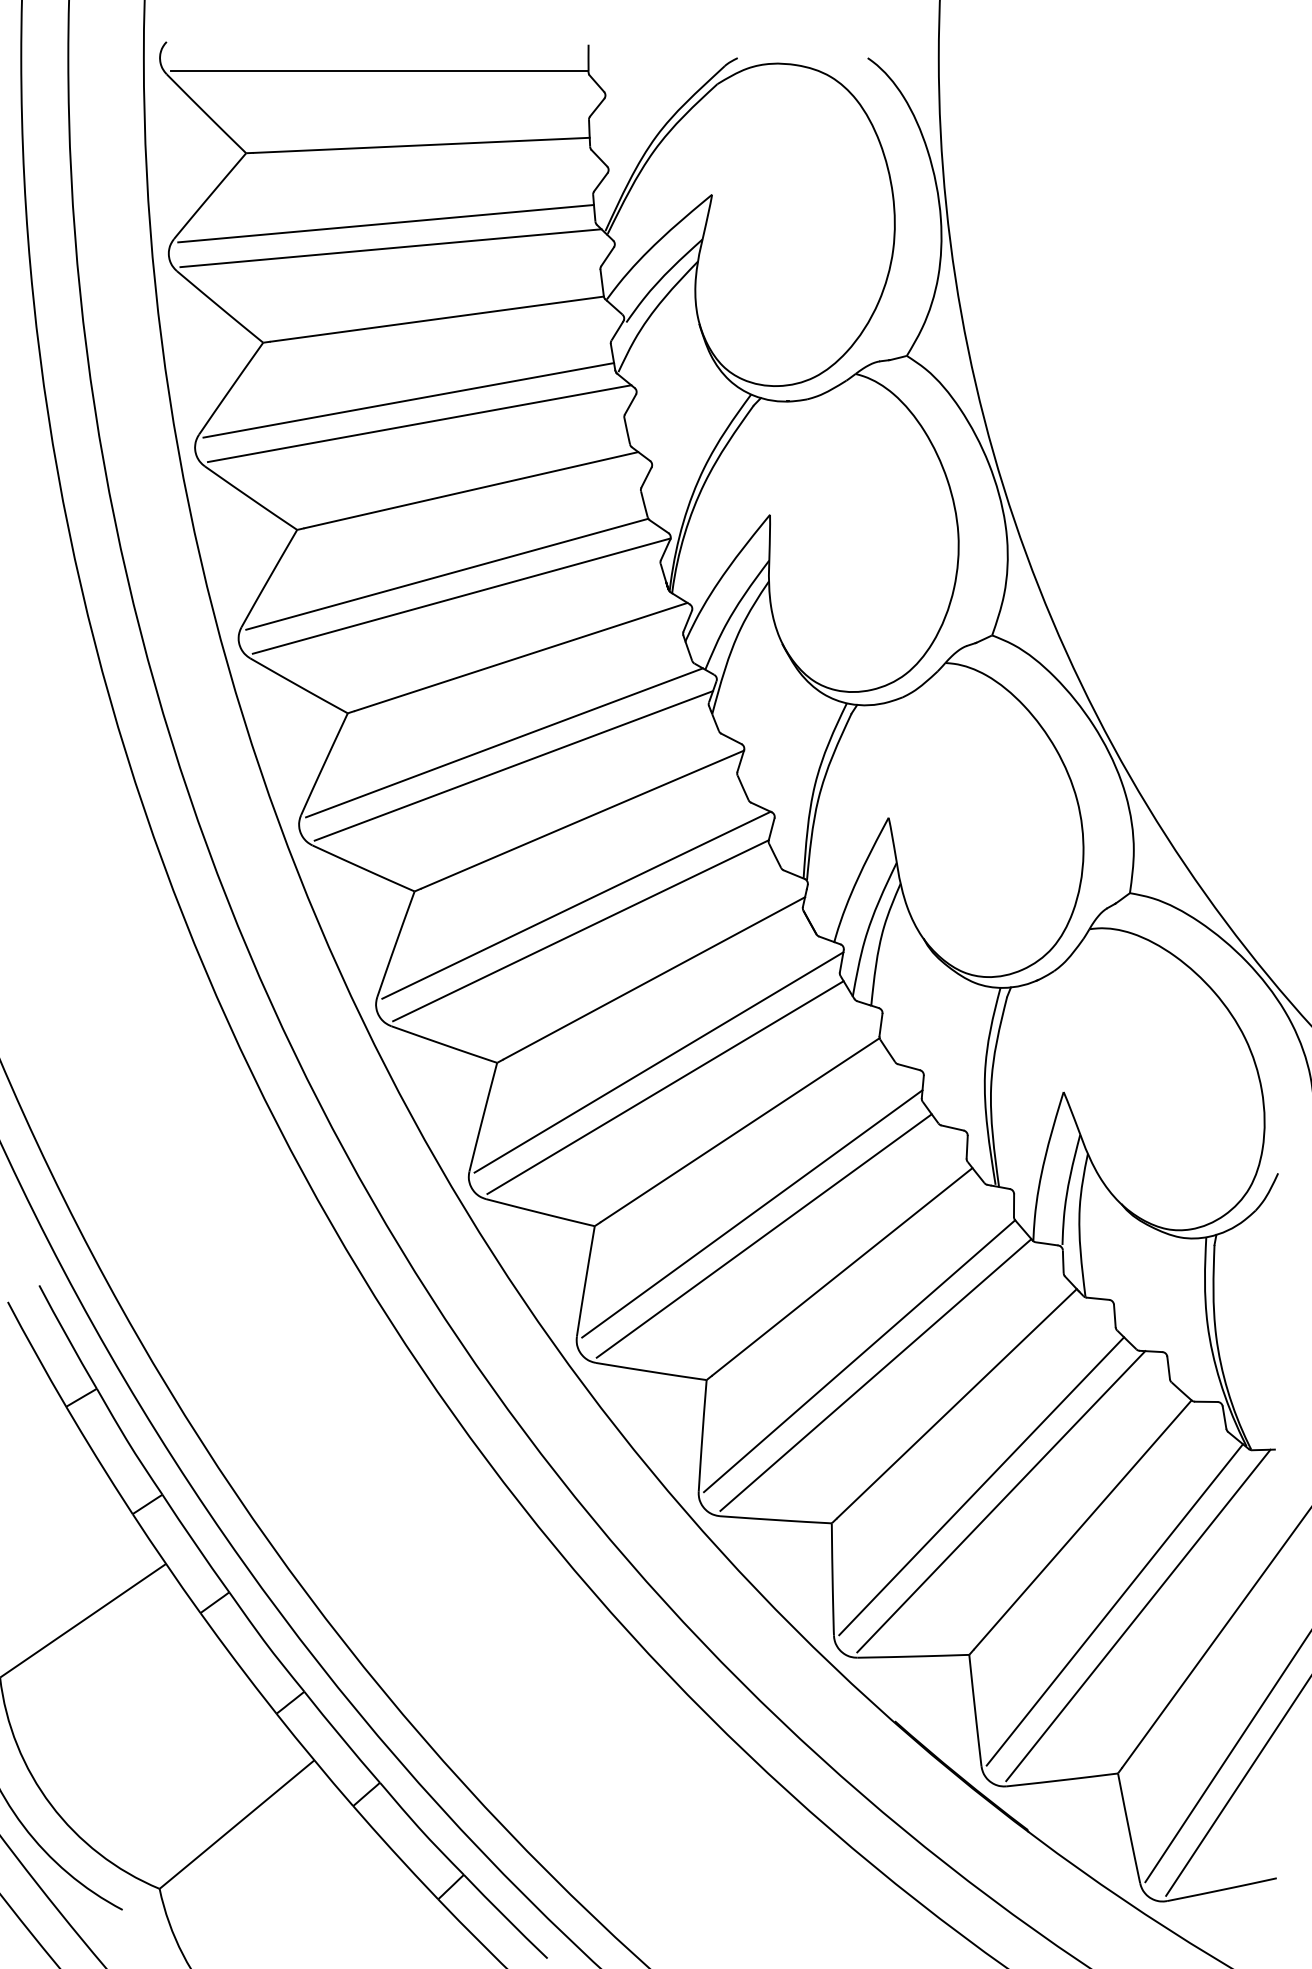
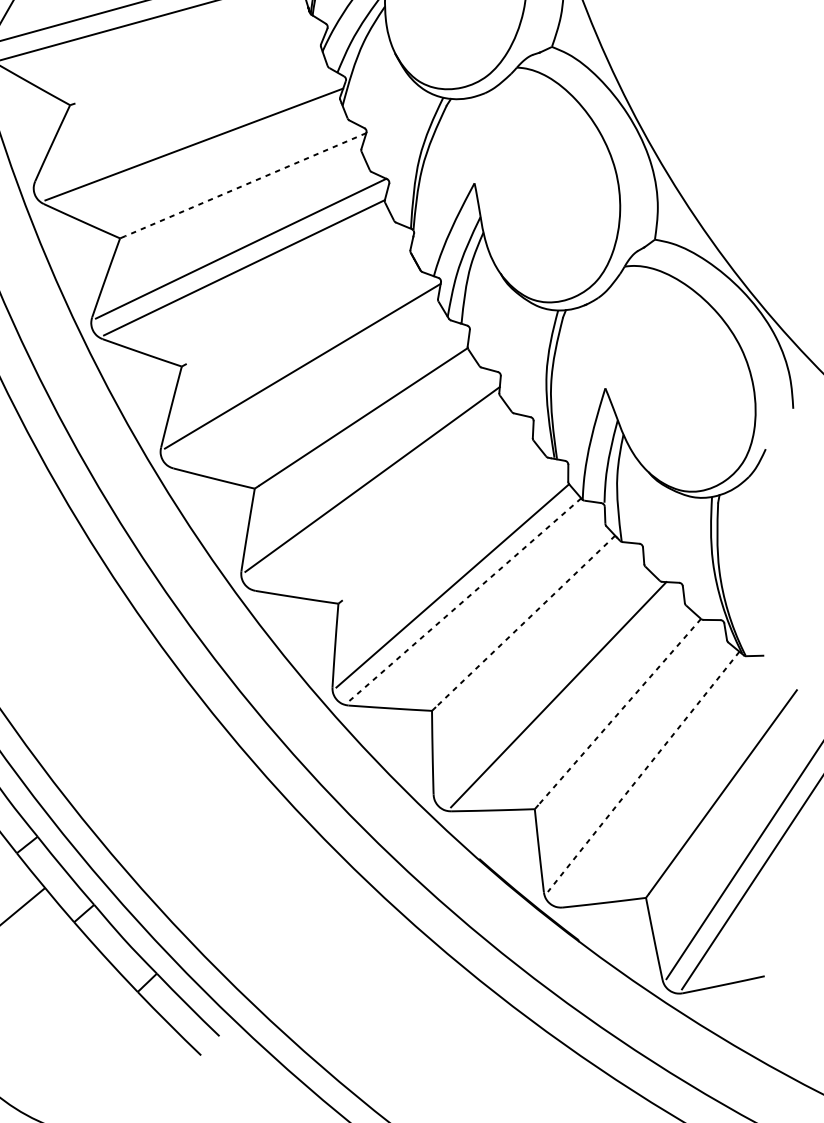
line: (520, 656) -> (199, 62), removed
line: (504, 742) -> (187, 127), removed
line: (582, 819) -> (245, 184), solid -> dashed
line: (654, 978) -> (299, 303), removed
line: (665, 1087) -> (307, 384), removed
line: (763, 1235) -> (380, 495), removed
line: (842, 1271) -> (440, 522), removed
line: (875, 1375) -> (464, 600), solid -> dashed
line: (957, 1403) -> (526, 621), solid -> dashed
line: (981, 1486) -> (543, 683), removed
line: (1082, 1525) -> (619, 712), solid -> dashed
line: (1114, 1605) -> (643, 772), solid -> dashed
line: (1138, 1615) -> (661, 779), removed

